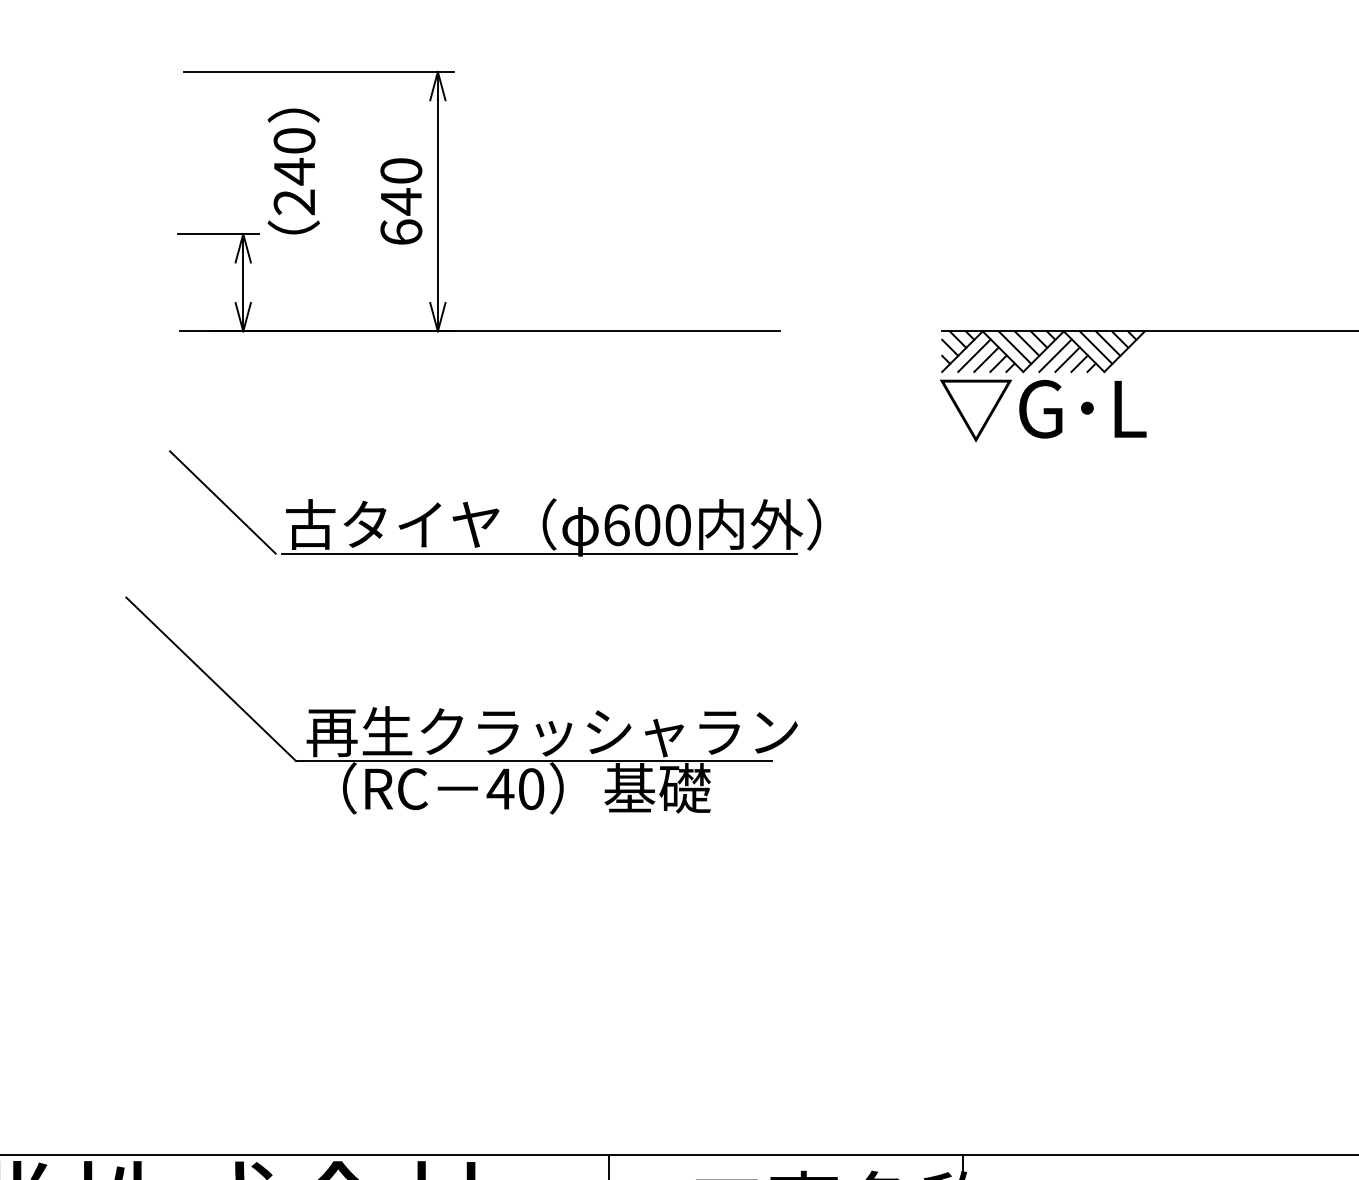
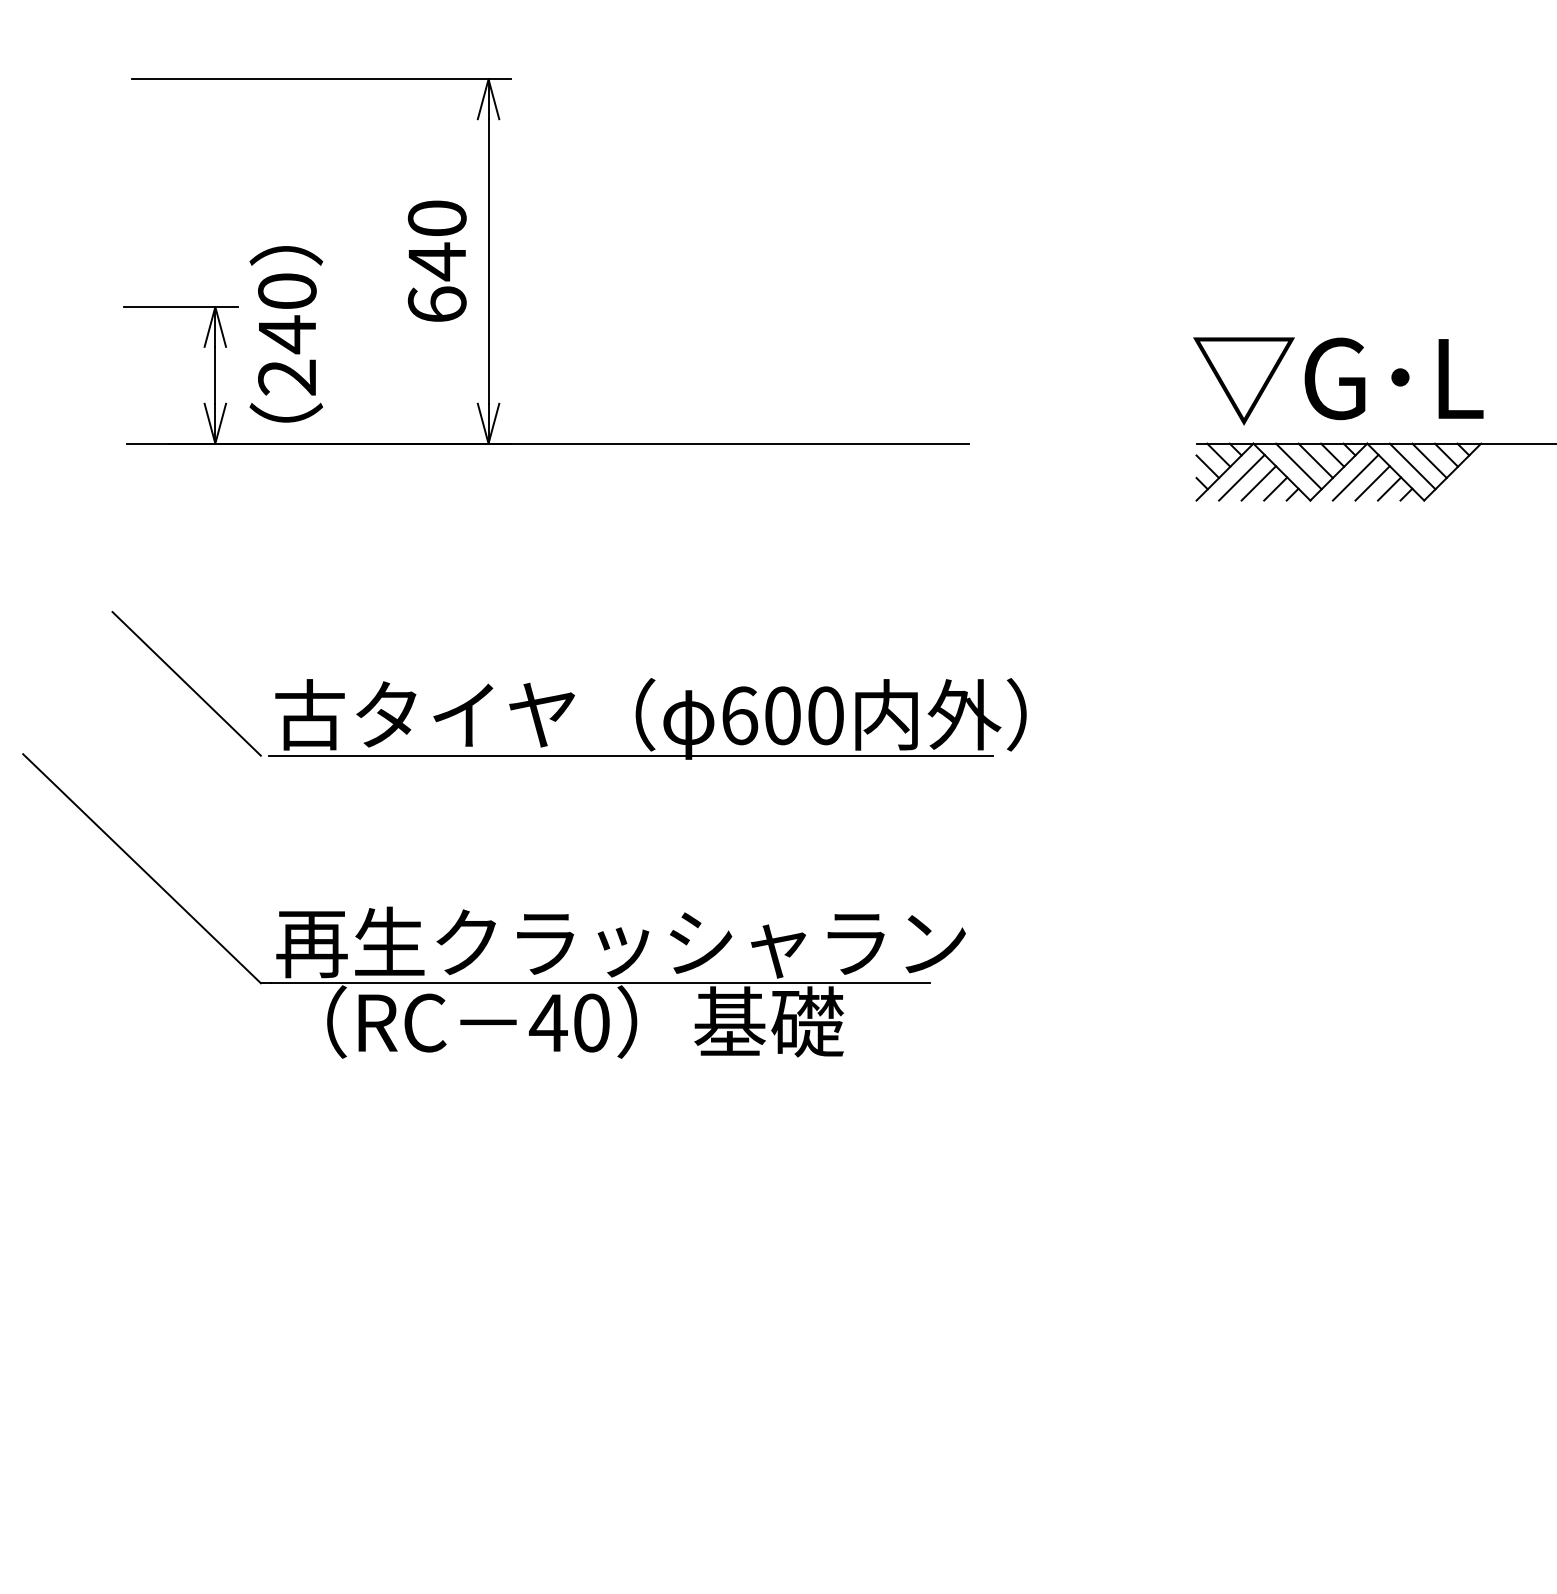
text: (293, 171) -> (285, 334), moved
text: (1043, 410) -> (1338, 380), moved
part: (460, 716) -> (492, 921), moved

